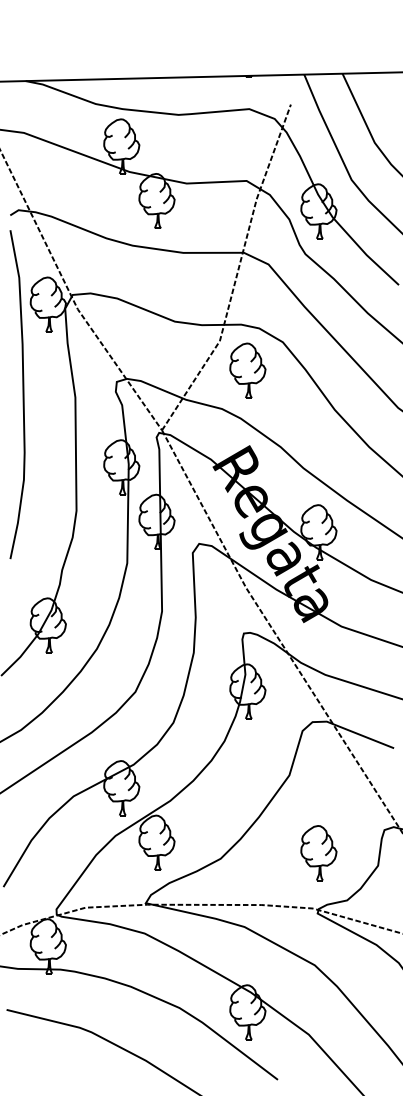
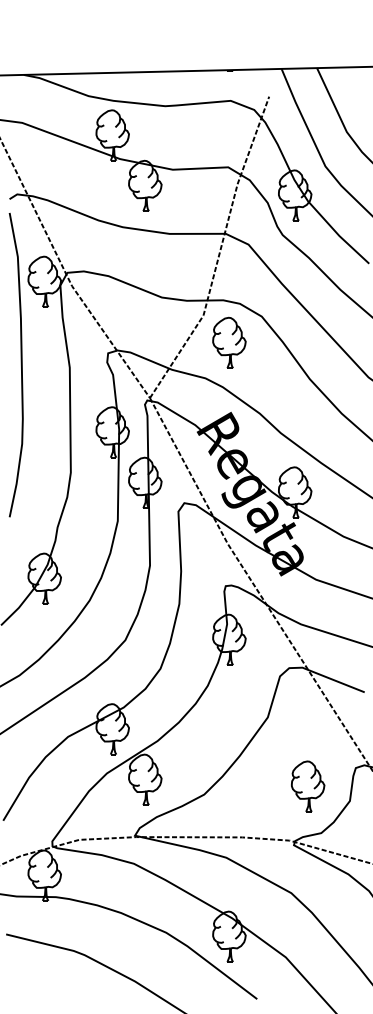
part: (318, 853) -> (307, 786), moved

